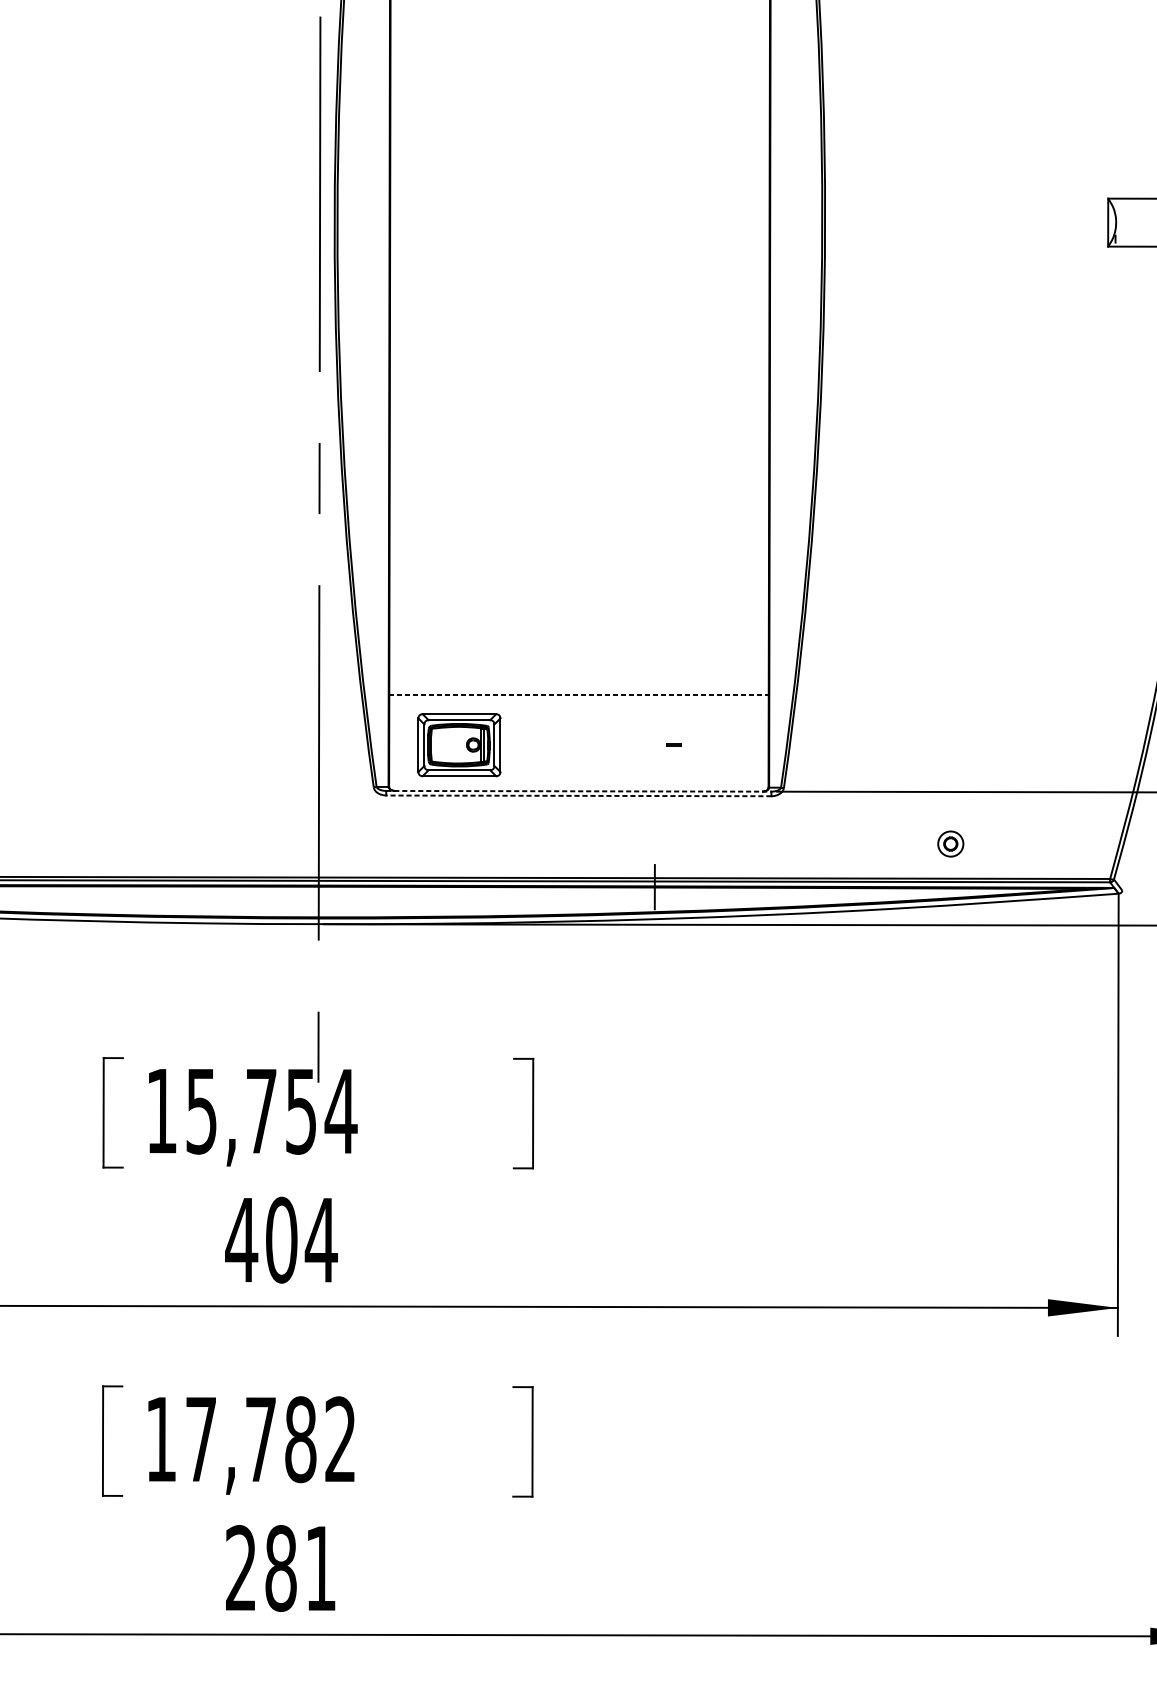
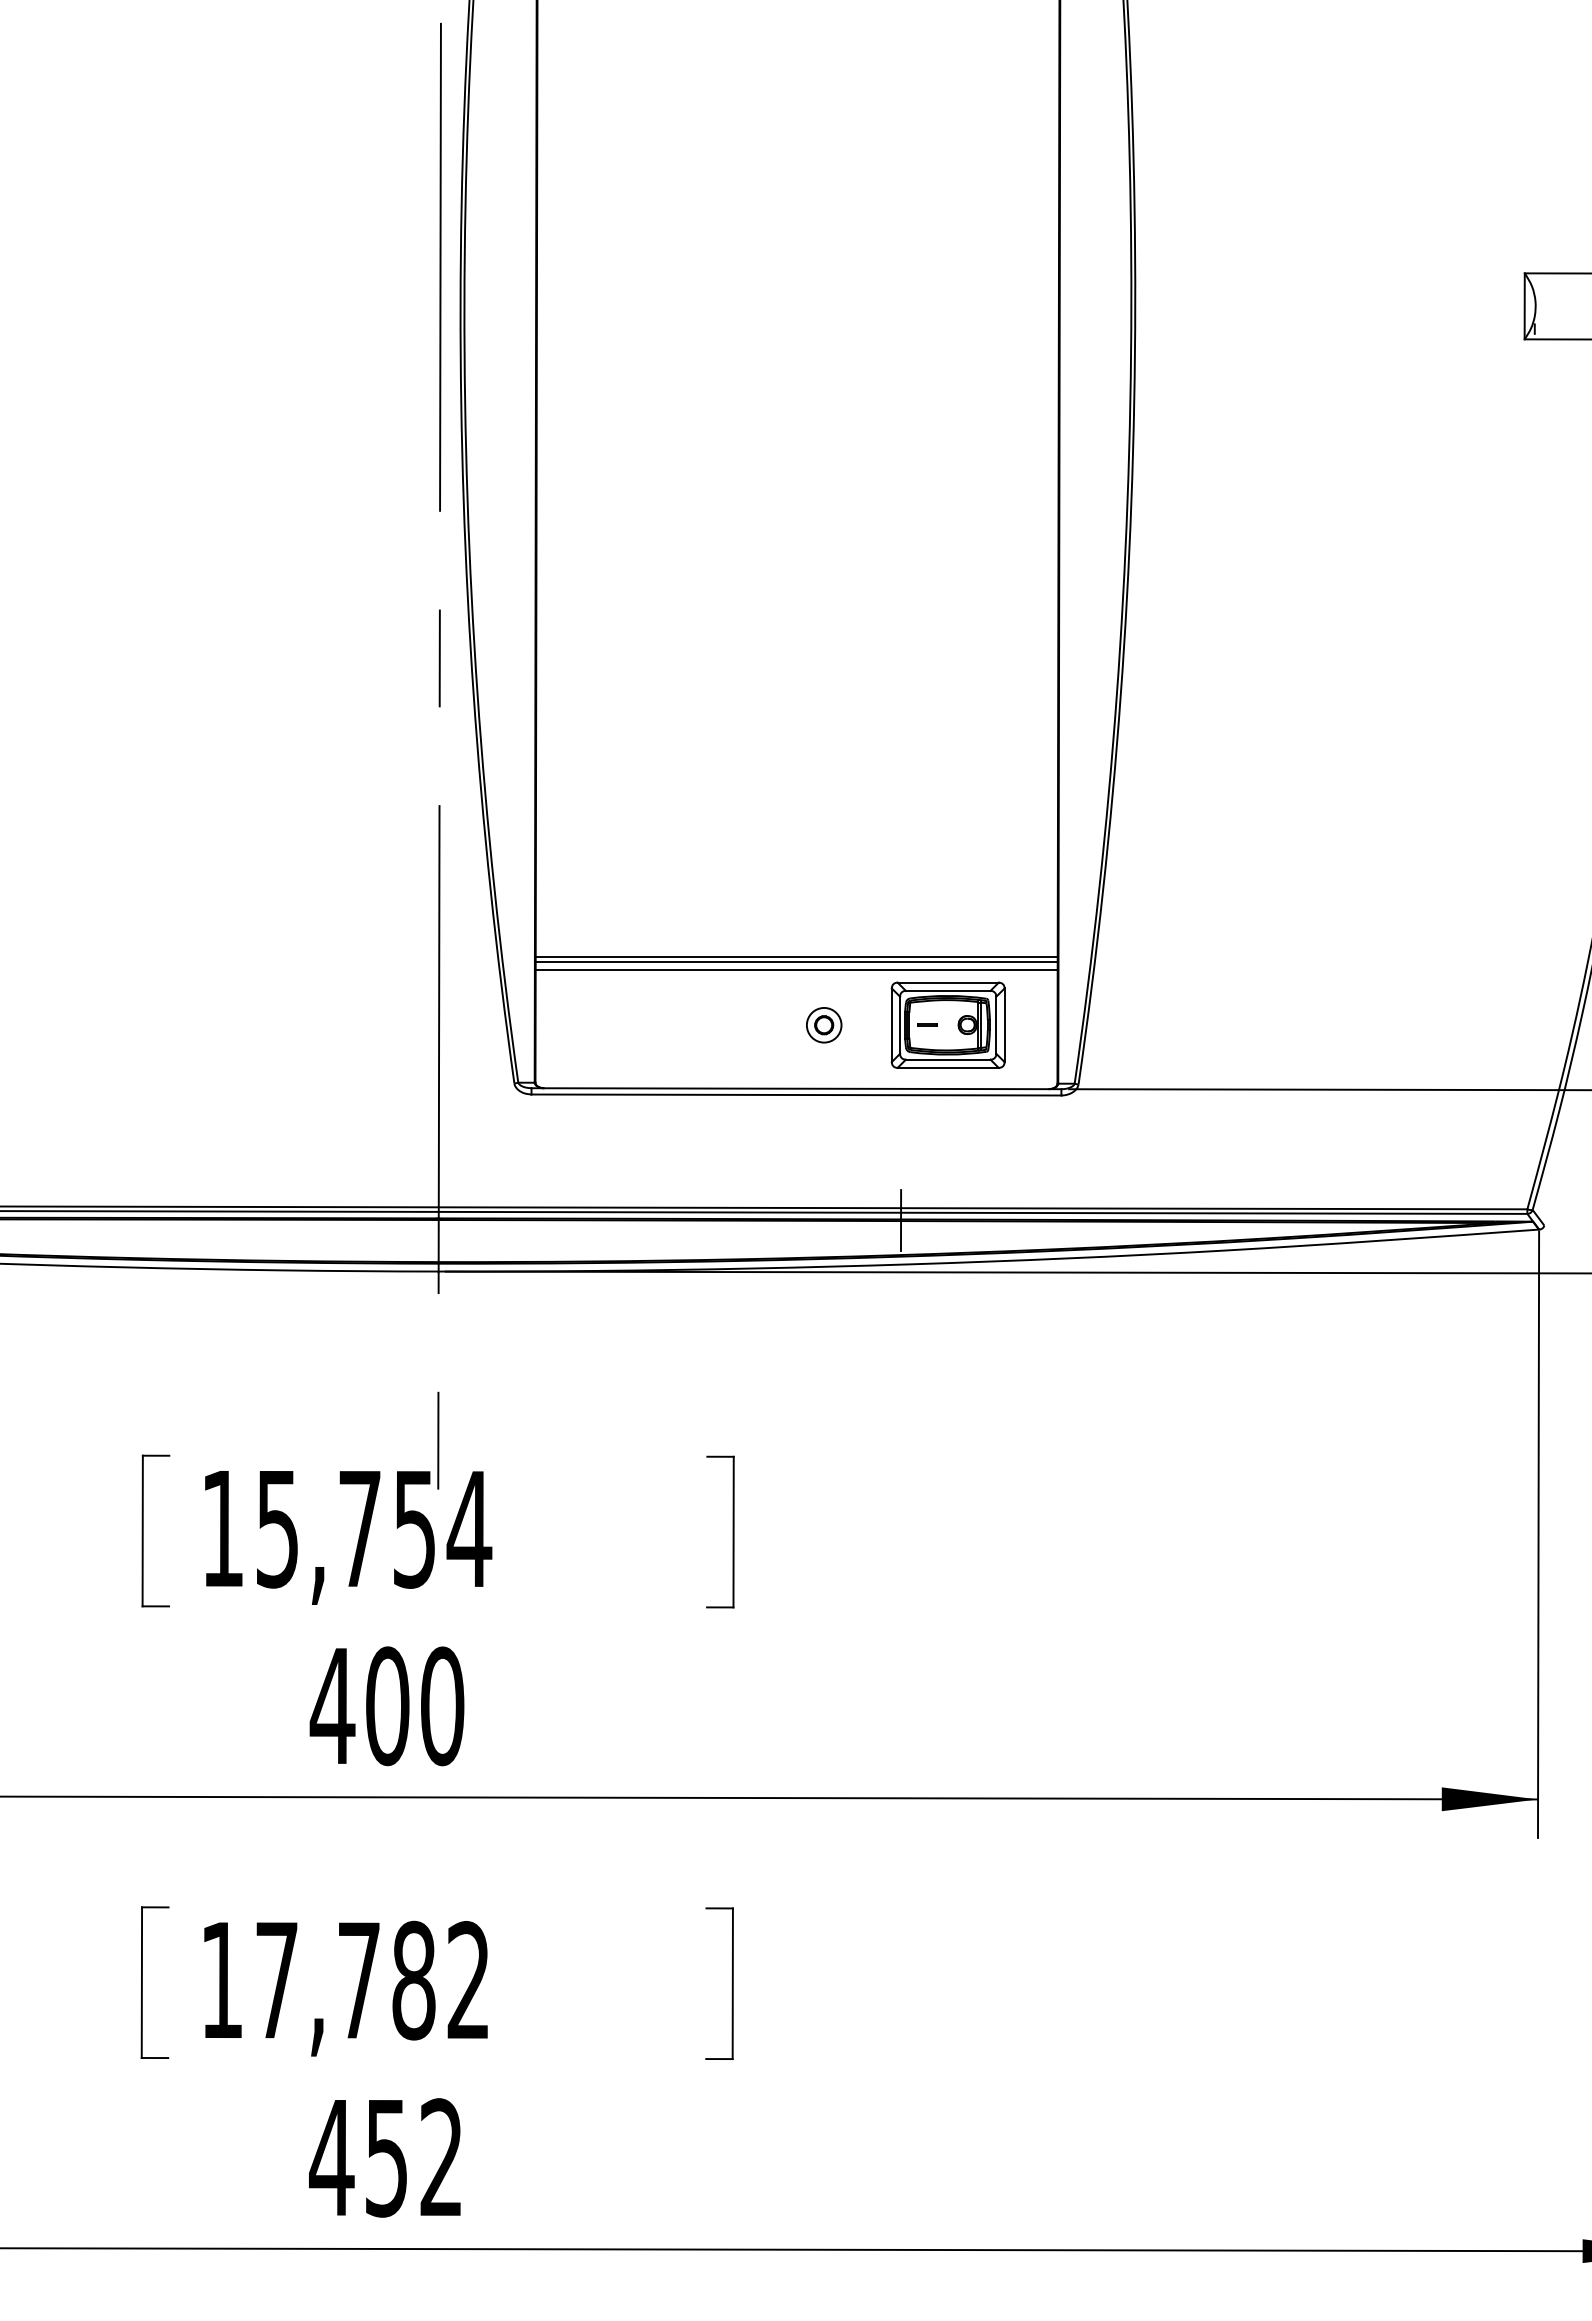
line: (578, 695) -> (796, 956), dashed -> solid
line: (578, 699) -> (796, 962), added
line: (578, 705) -> (796, 970), added
part: (458, 744) -> (947, 1024), moved
line: (578, 791) -> (796, 1088), dashed -> solid
line: (578, 796) -> (796, 1095), dashed -> solid
part: (951, 844) -> (824, 1025), moved
text: (321, 1240) -> (442, 1706), 404 -> 400
text: (280, 1568) -> (385, 2157), 281 -> 452

